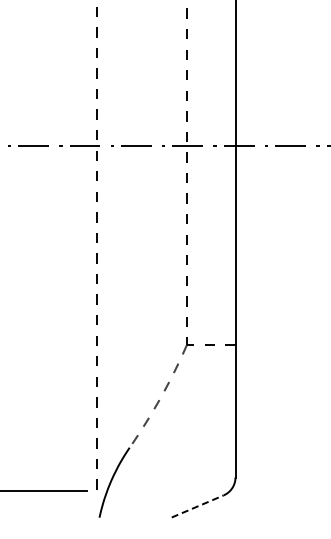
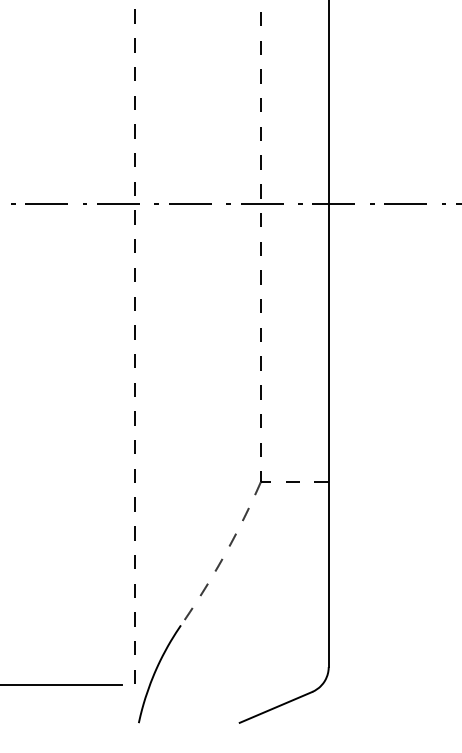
line: (198, 506) -> (277, 707), dashed -> solid

